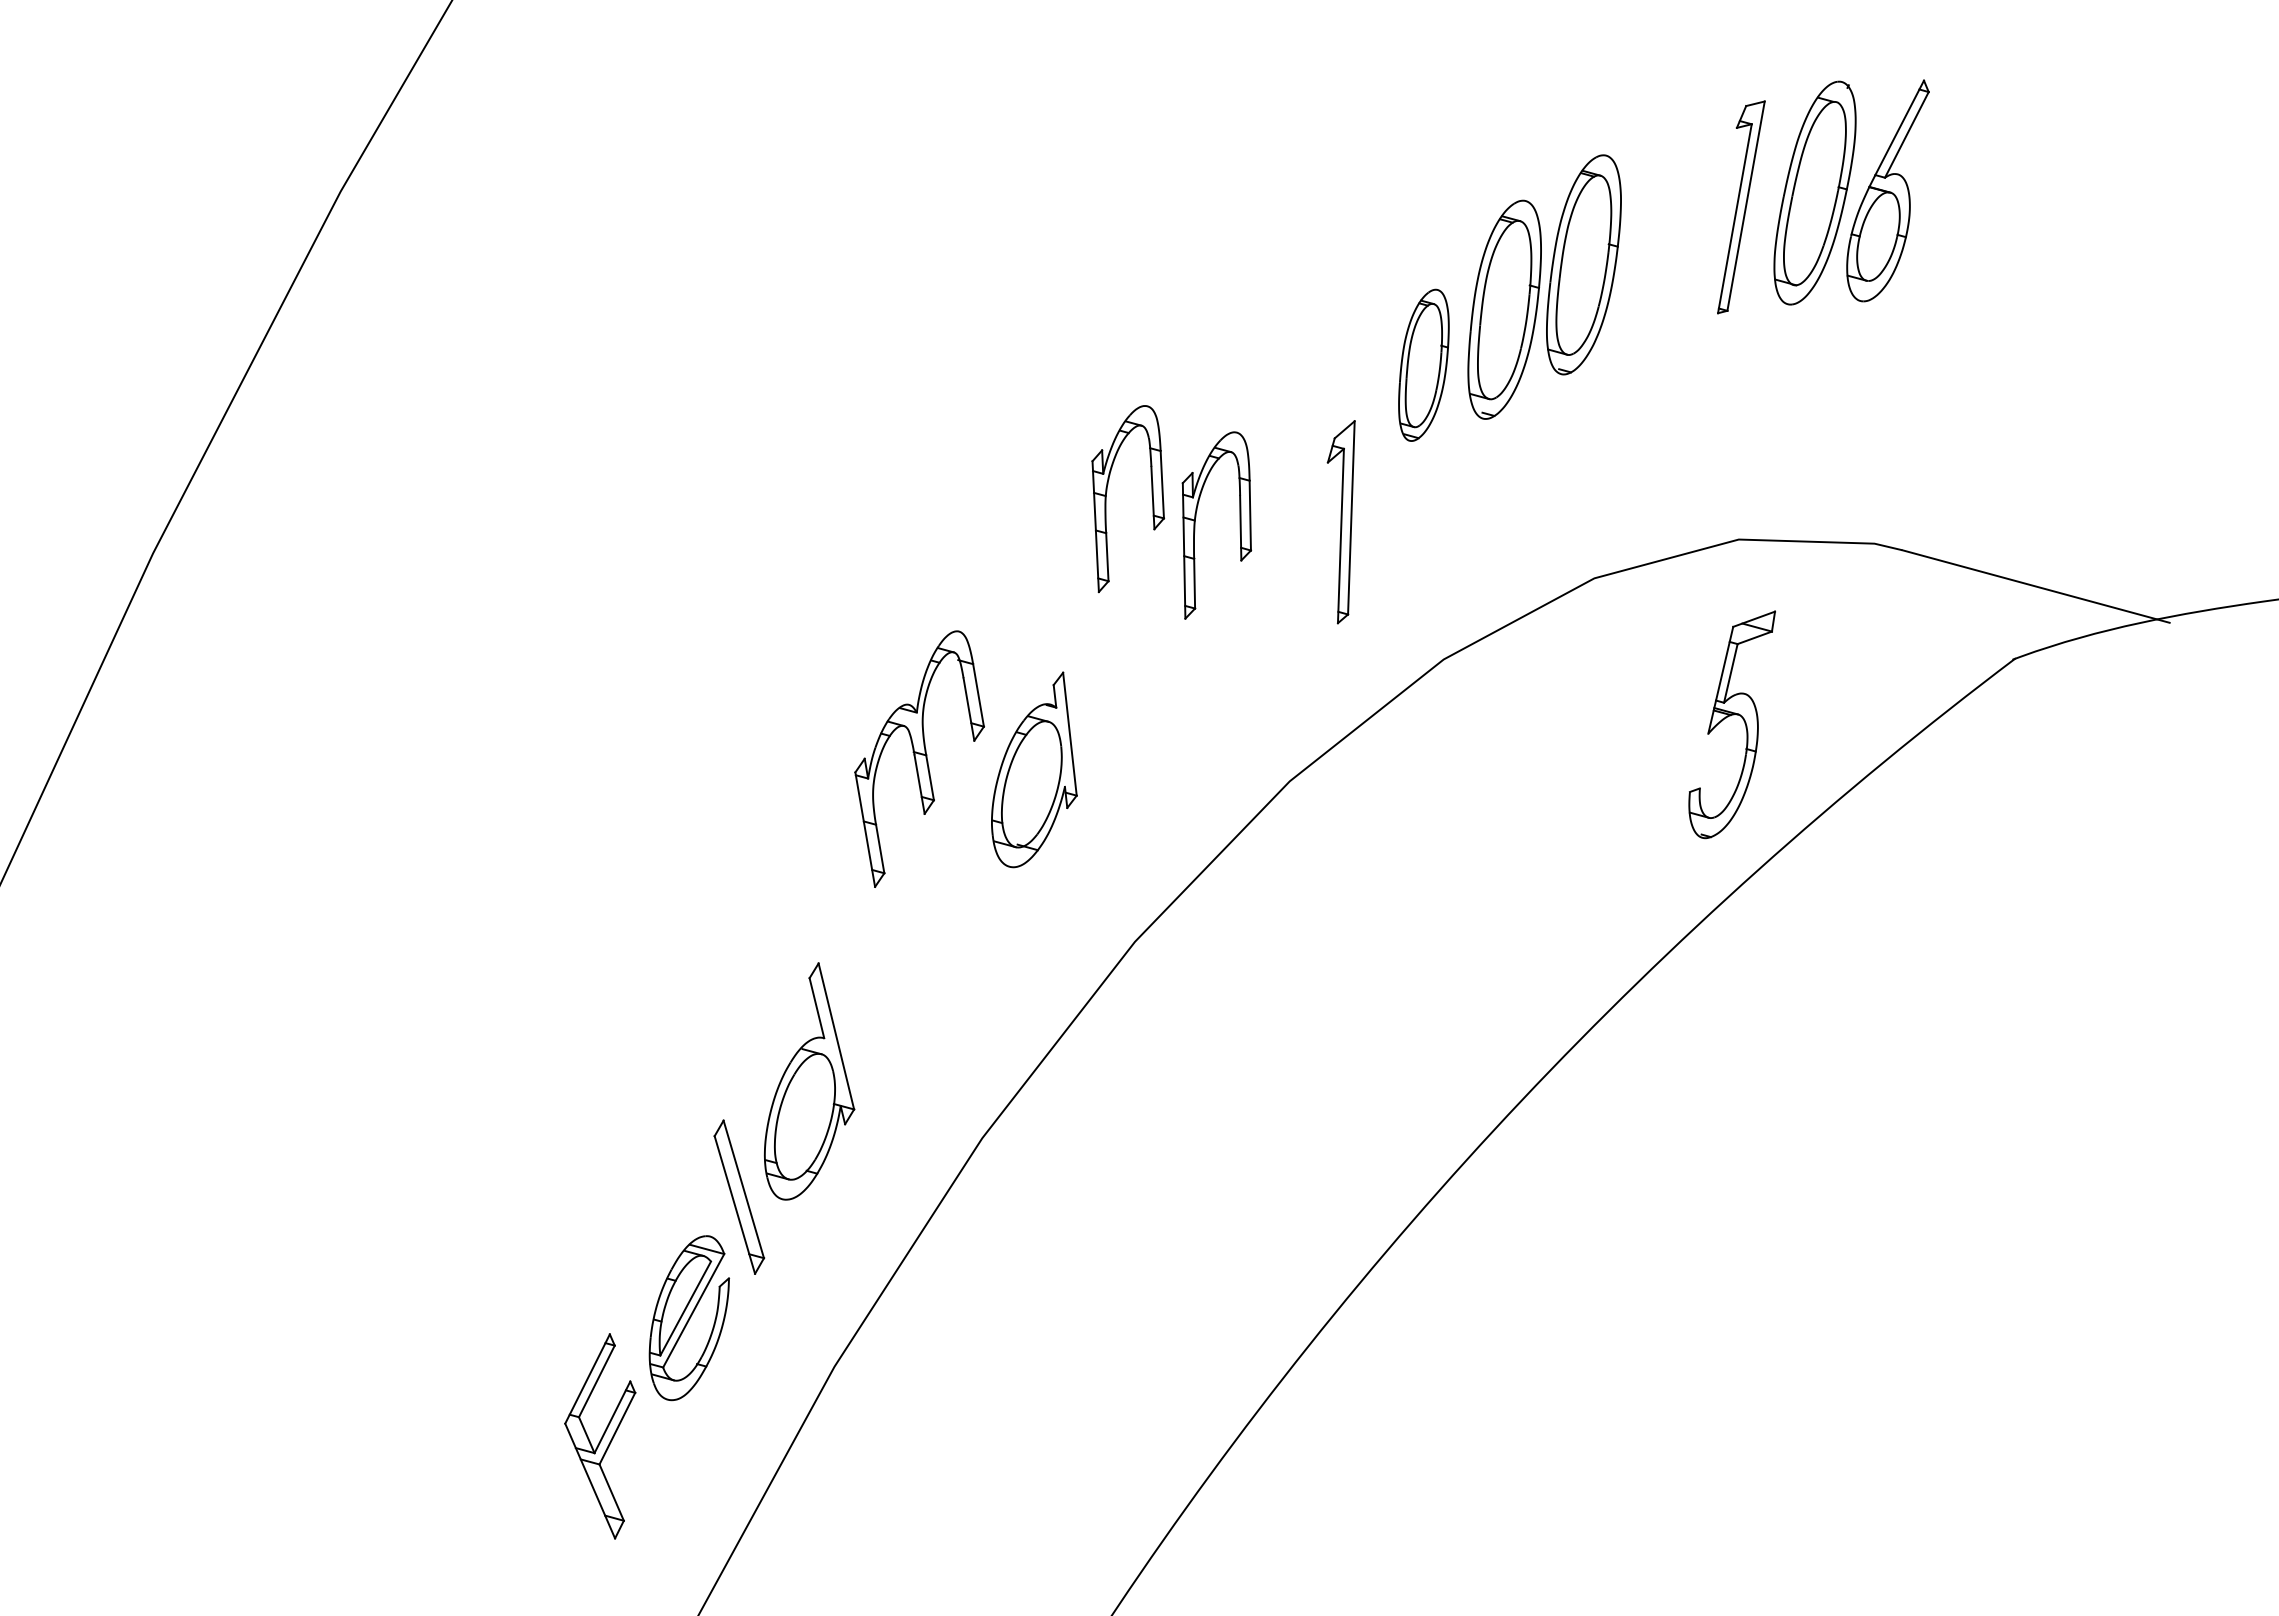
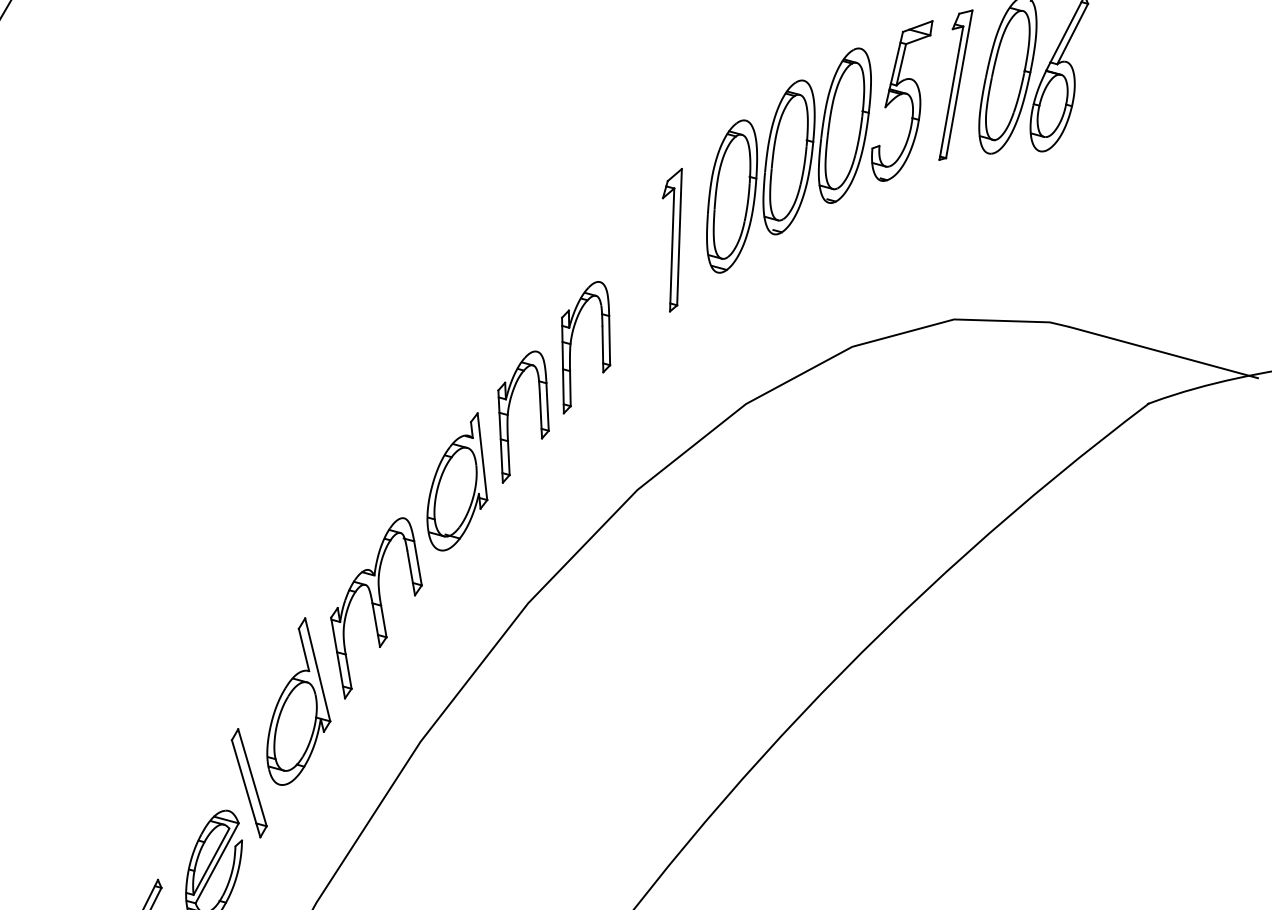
part: (1423, 365) -> (731, 196), size x1.43
part: (1106, 499) -> (508, 417), moved
part: (1340, 522) -> (671, 240), moved
part: (1195, 525) -> (571, 347), moved
part: (1728, 717) -> (899, 95), moved
part: (919, 758) -> (376, 607), moved

